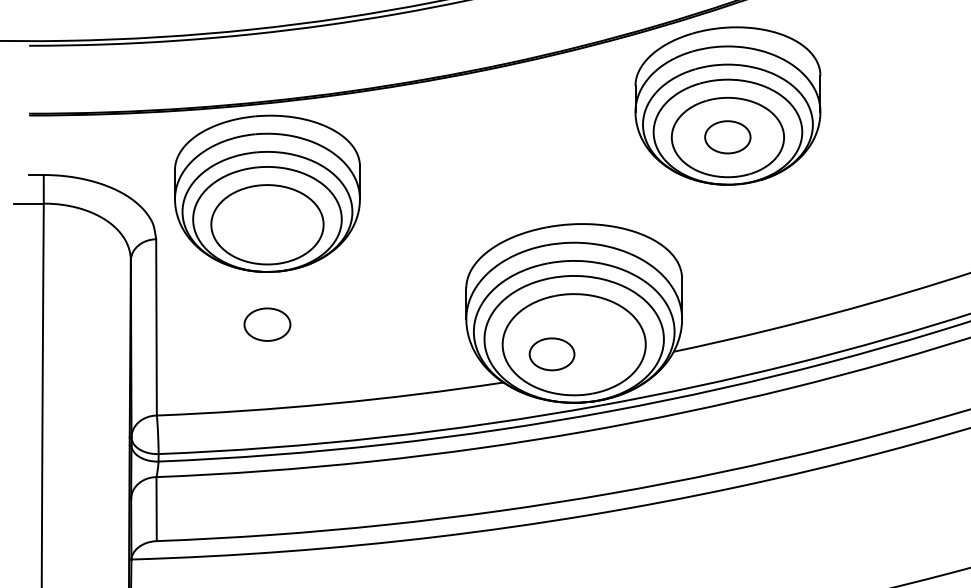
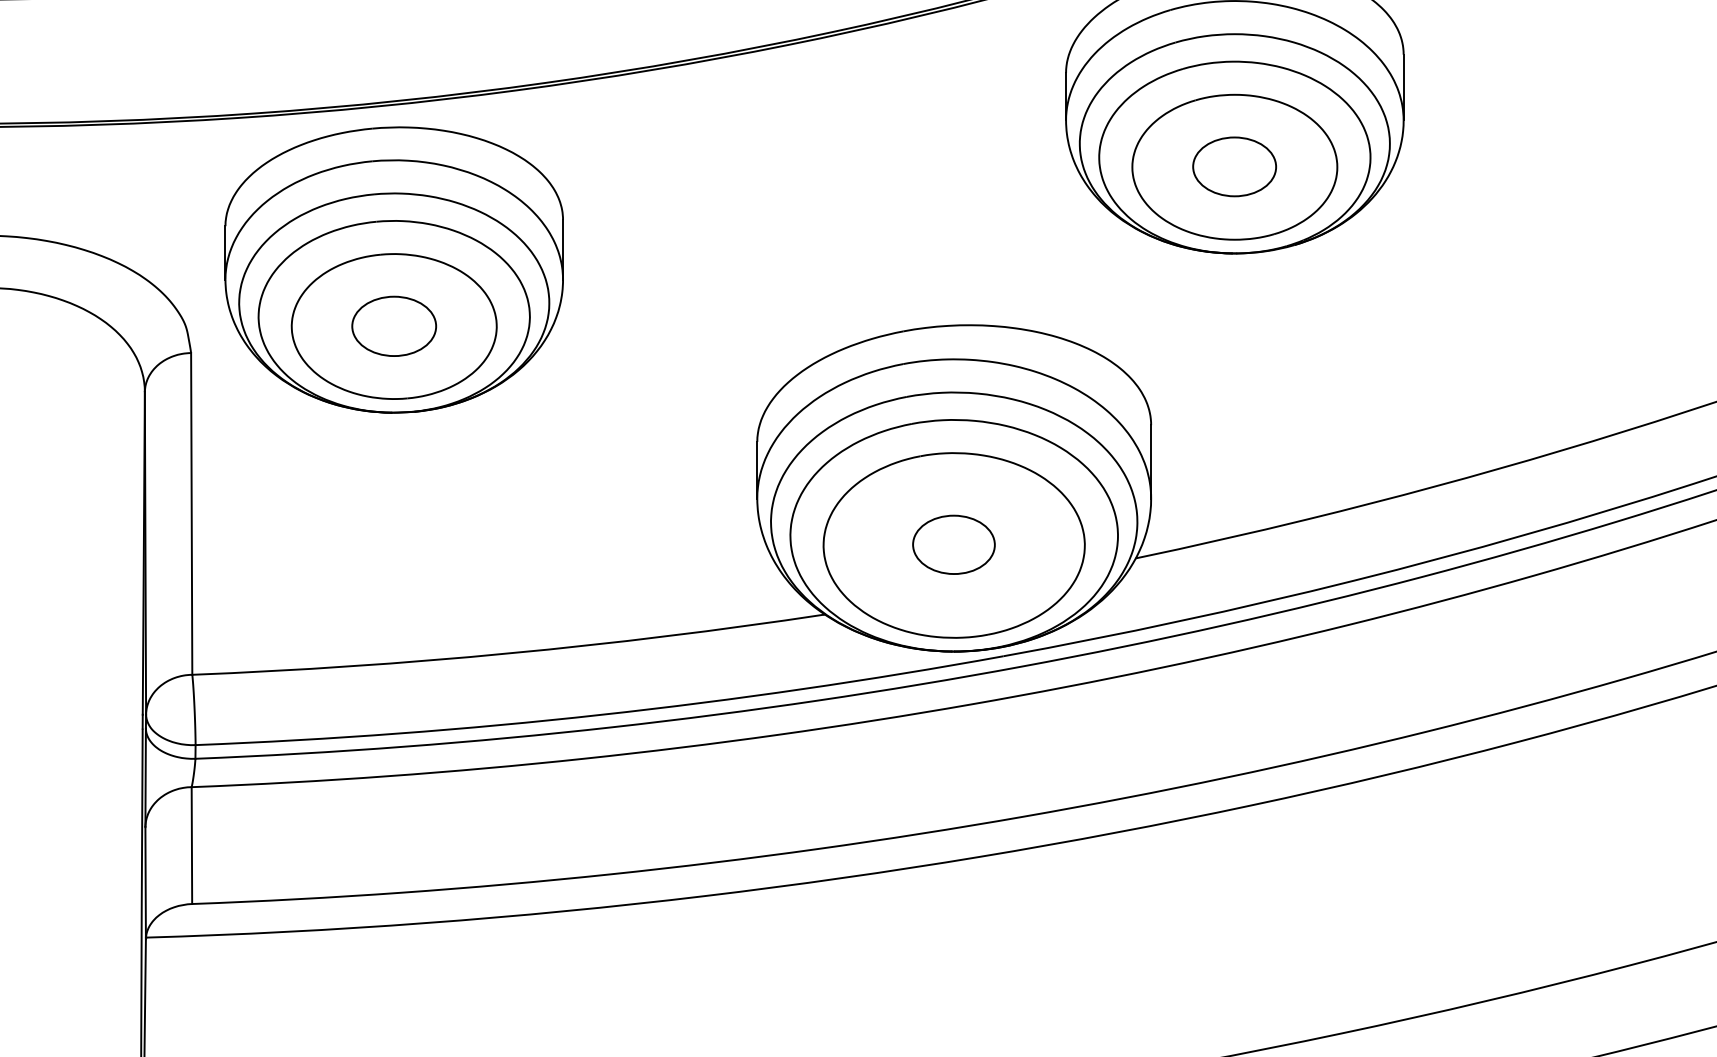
part: (267, 324) -> (394, 326), moved
part: (551, 354) -> (952, 545), moved

